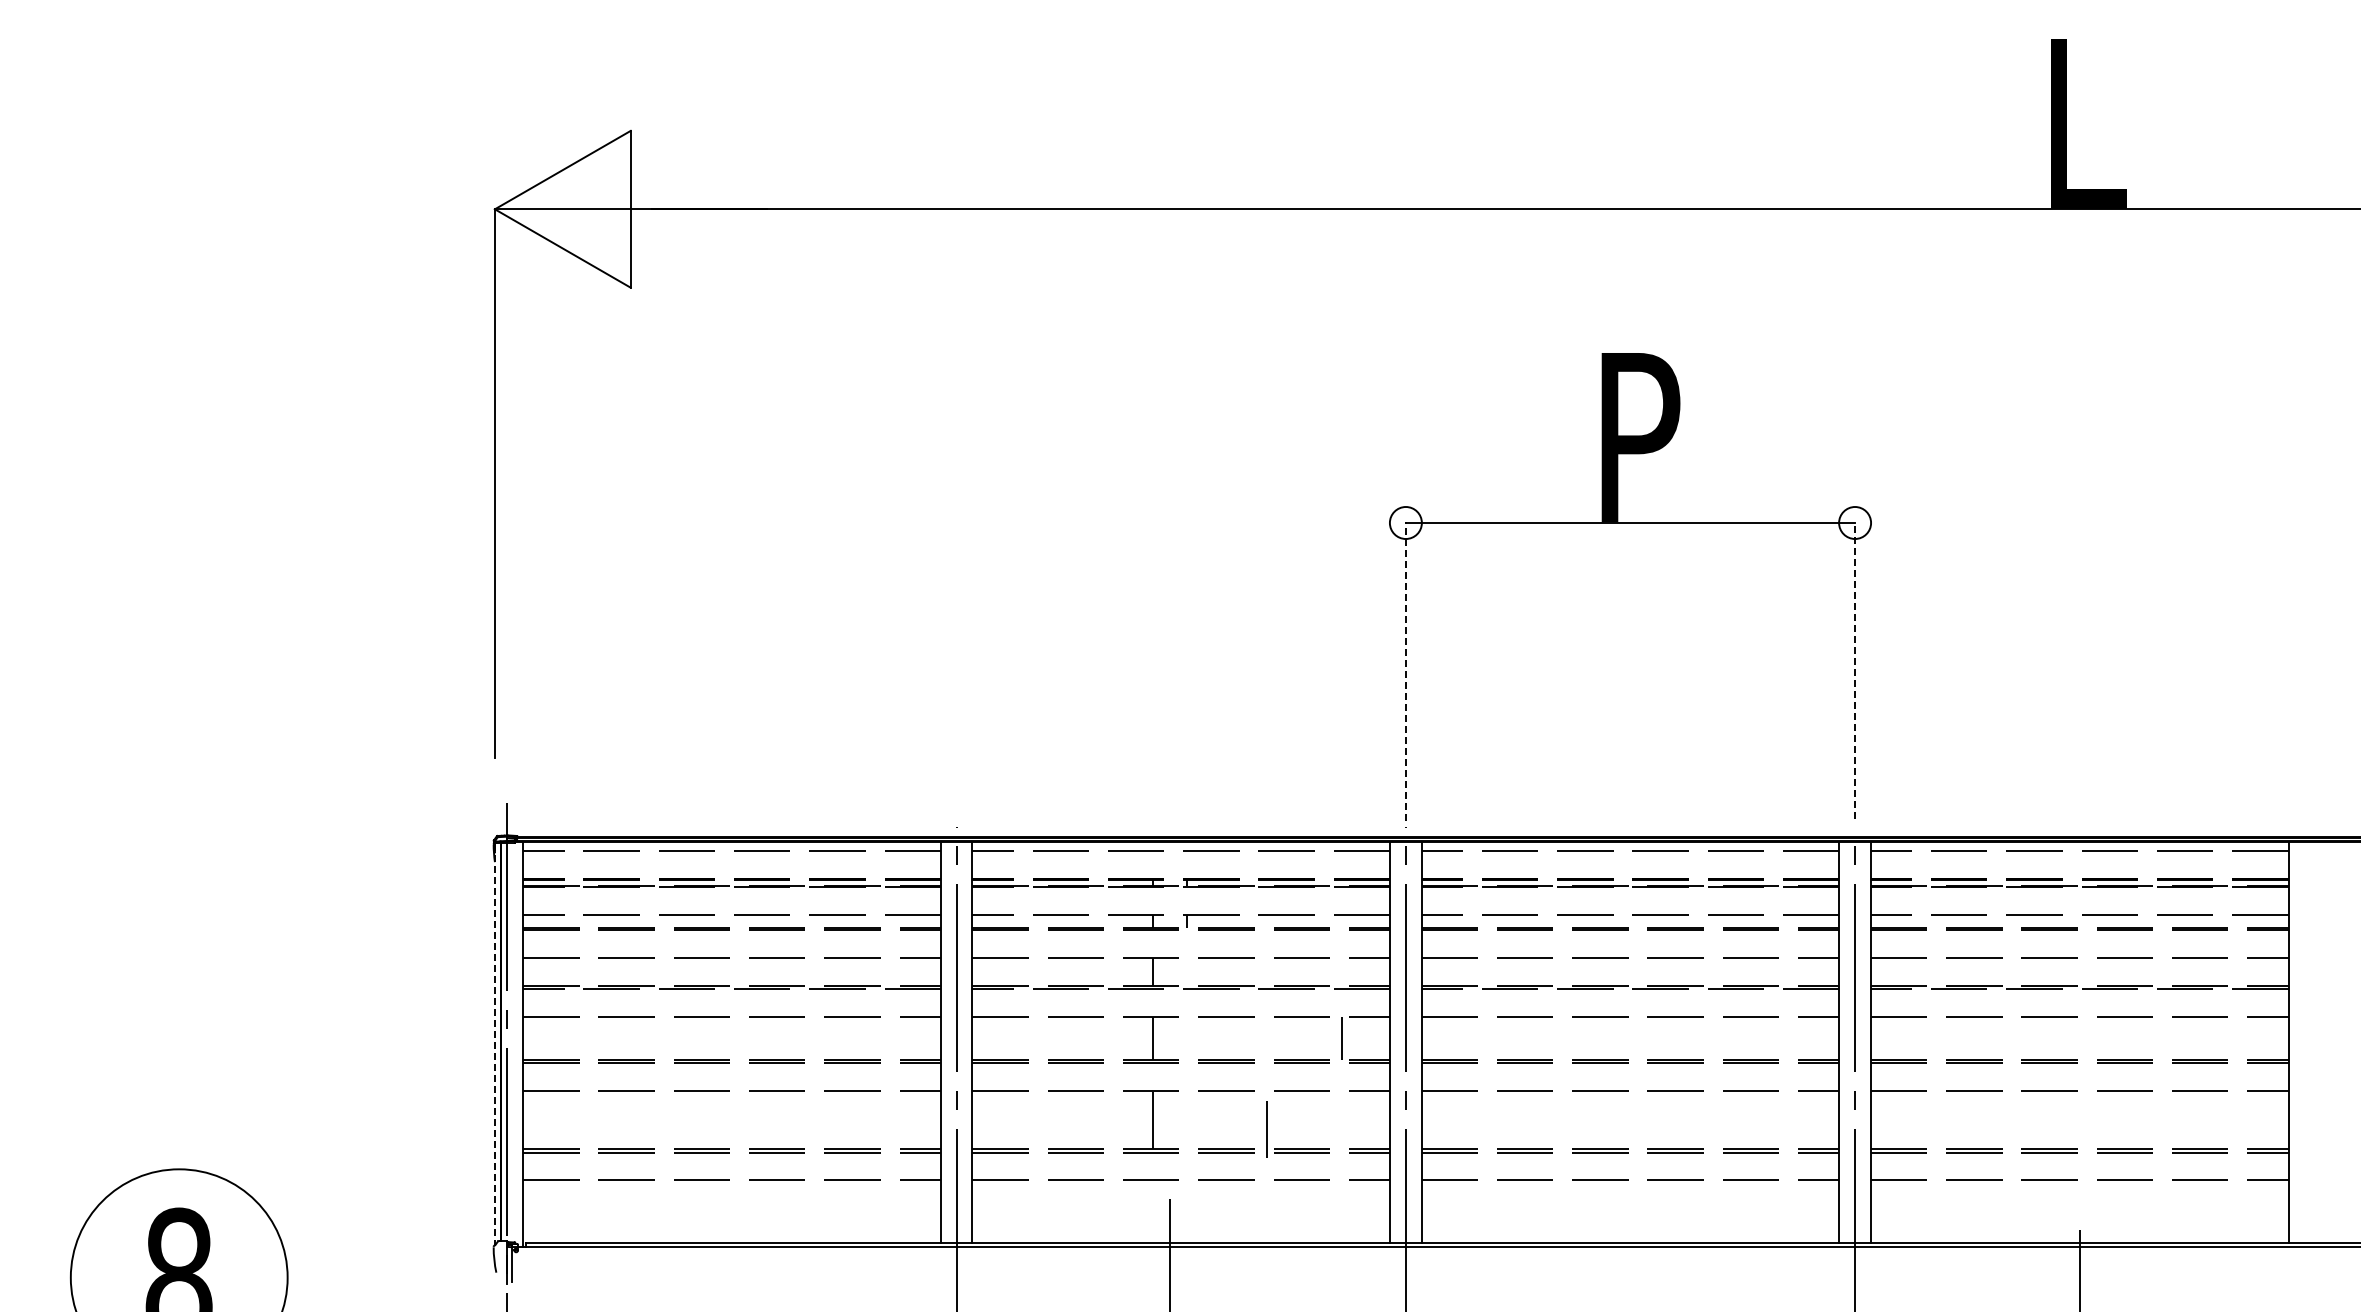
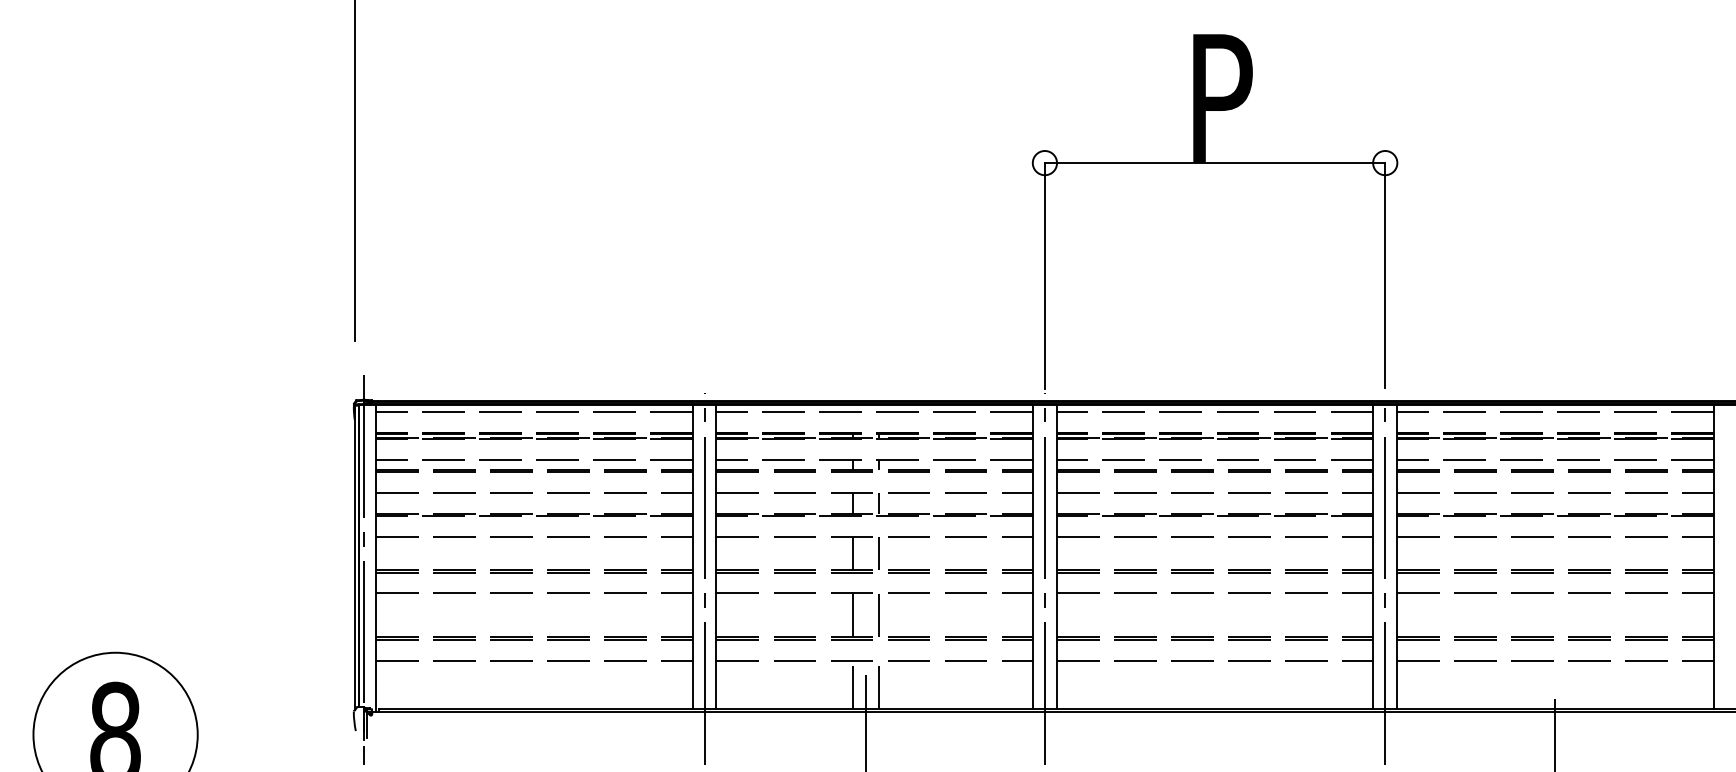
line: (1855, 670) -> (1385, 274), dashed -> solid
line: (1405, 671) -> (1044, 275), dashed -> solid
line: (1187, 972) -> (879, 503), added
line: (1341, 1038) -> (878, 553), moved
line: (494, 1044) -> (354, 558), dashed -> solid
line: (1266, 1129) -> (878, 615), moved
line: (1152, 1211) -> (852, 684), added
line: (1187, 1211) -> (879, 684), added

